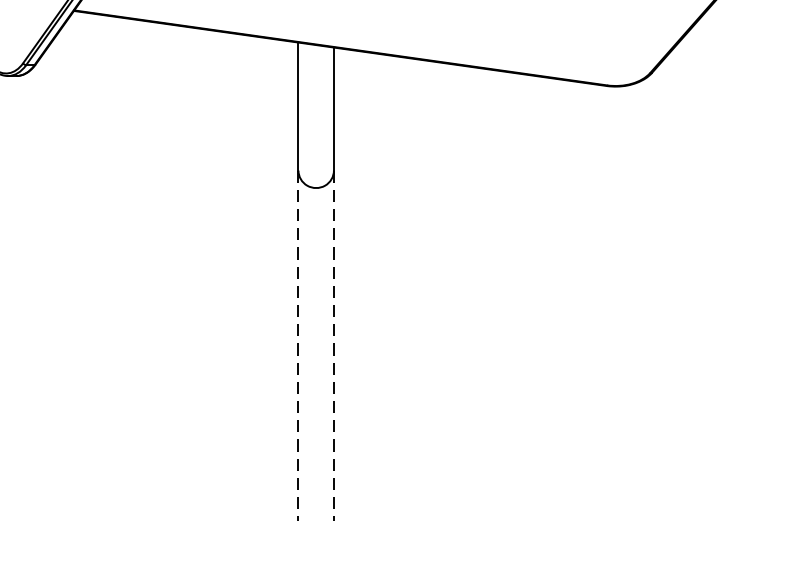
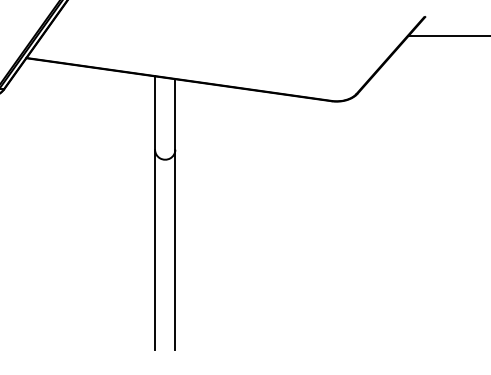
line: (299, 346) -> (155, 250), dashed -> solid
line: (334, 346) -> (175, 250), dashed -> solid

